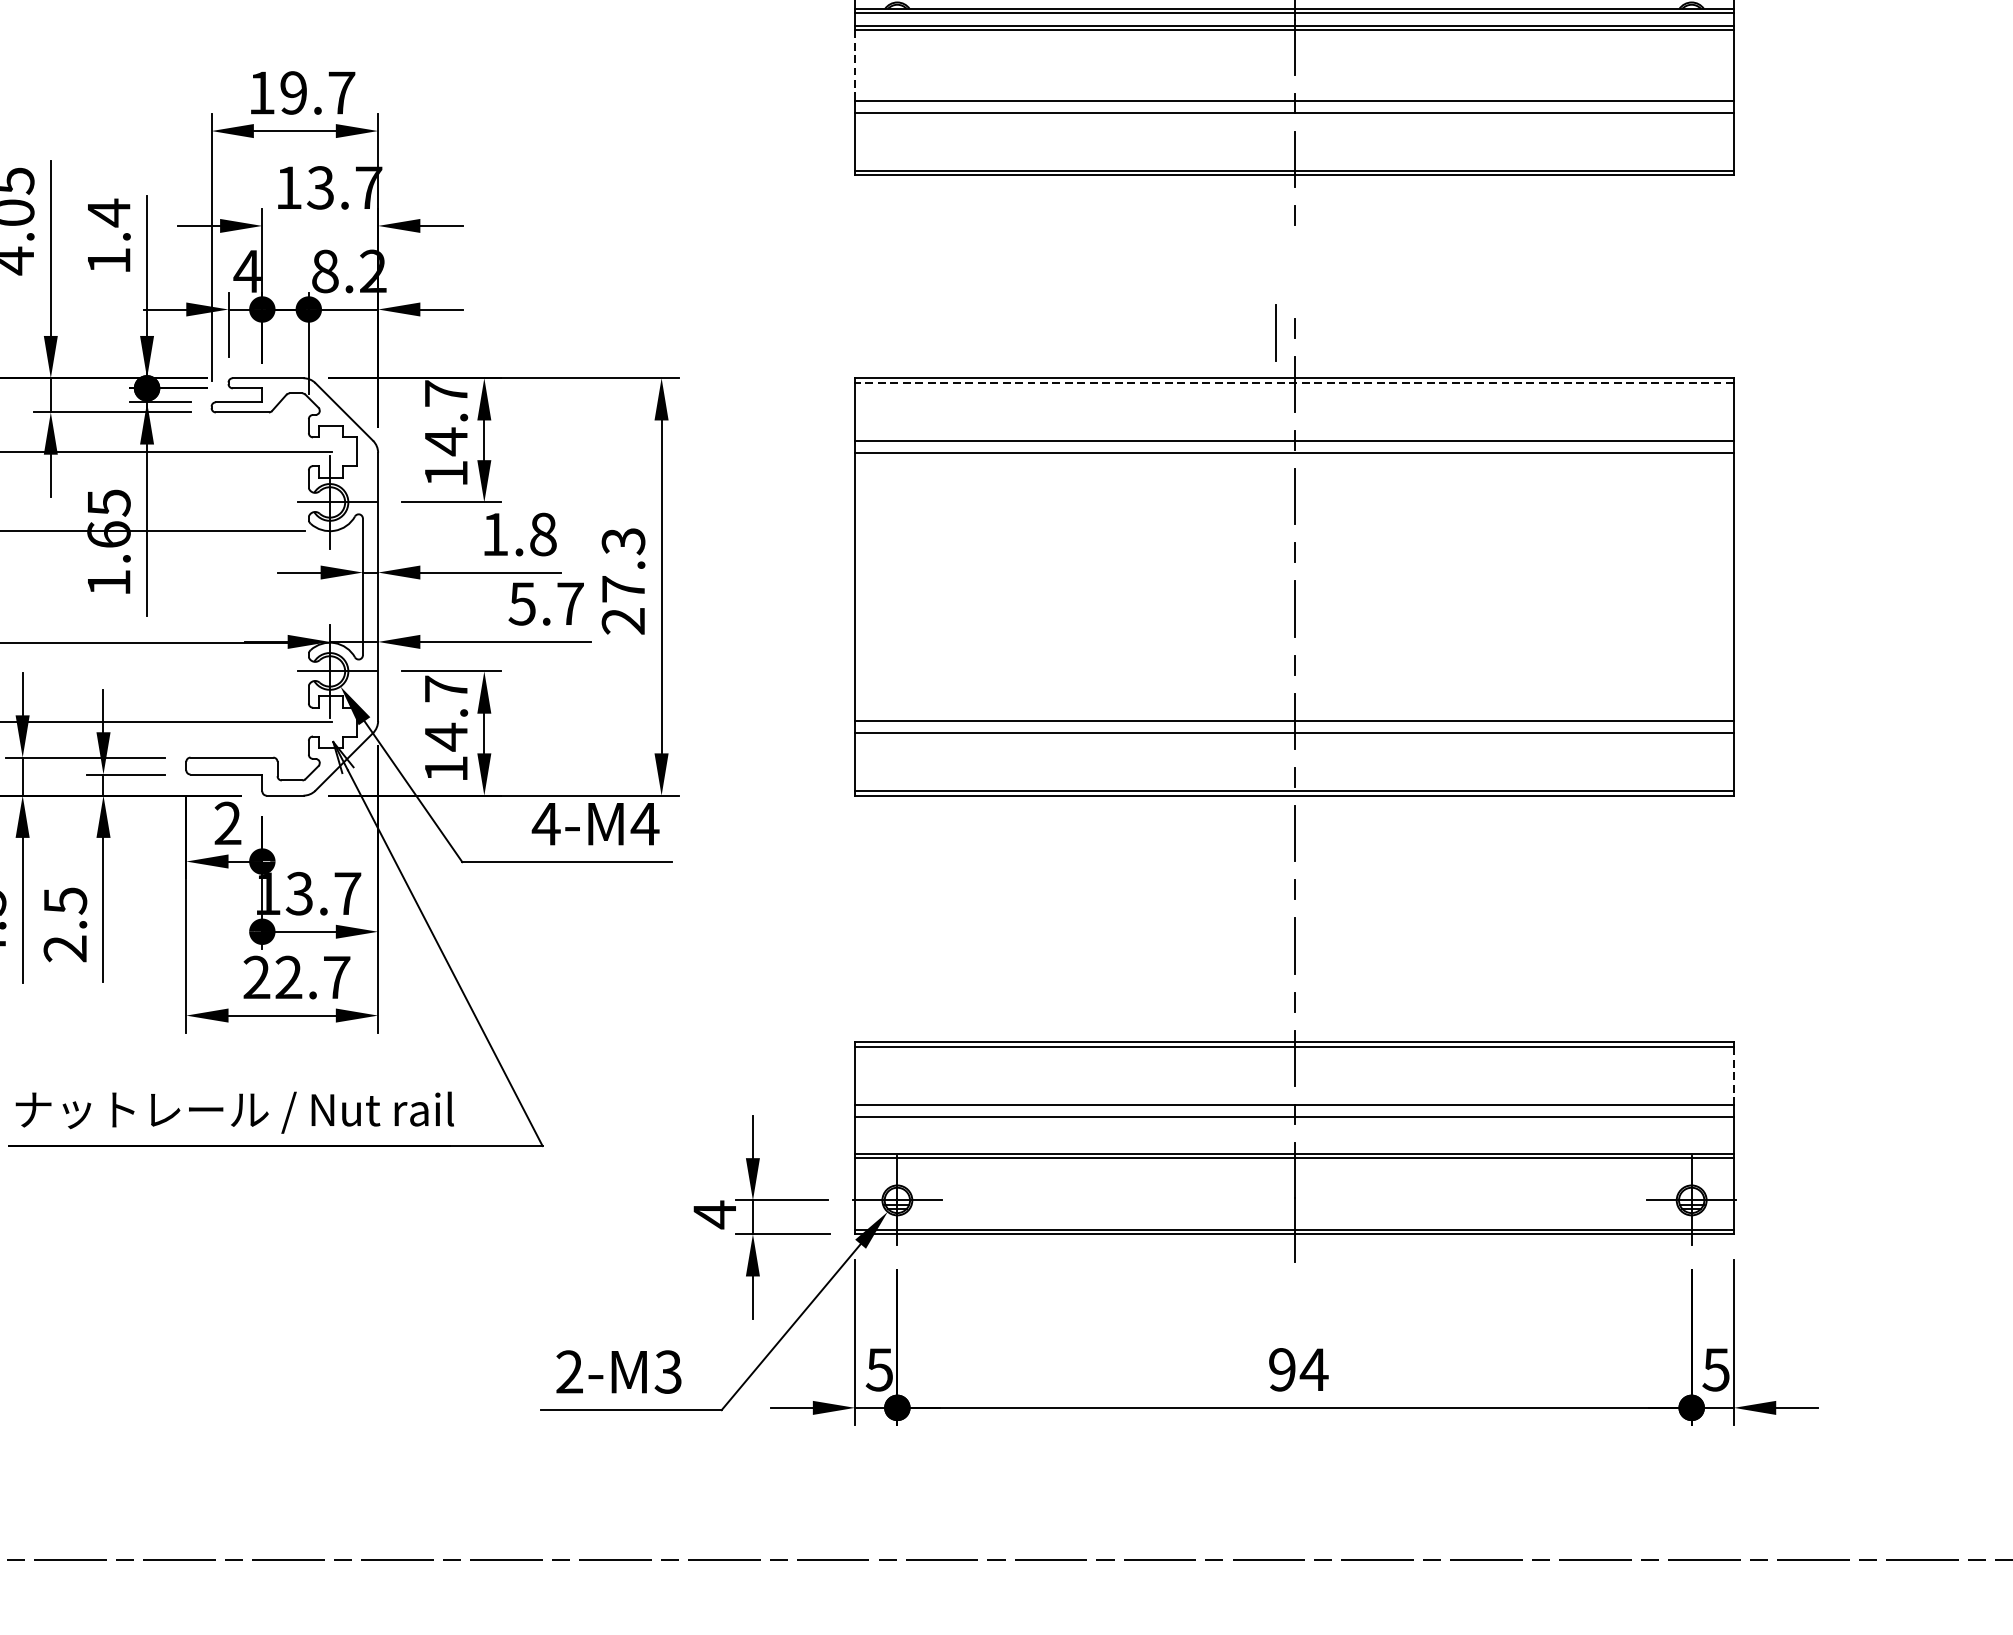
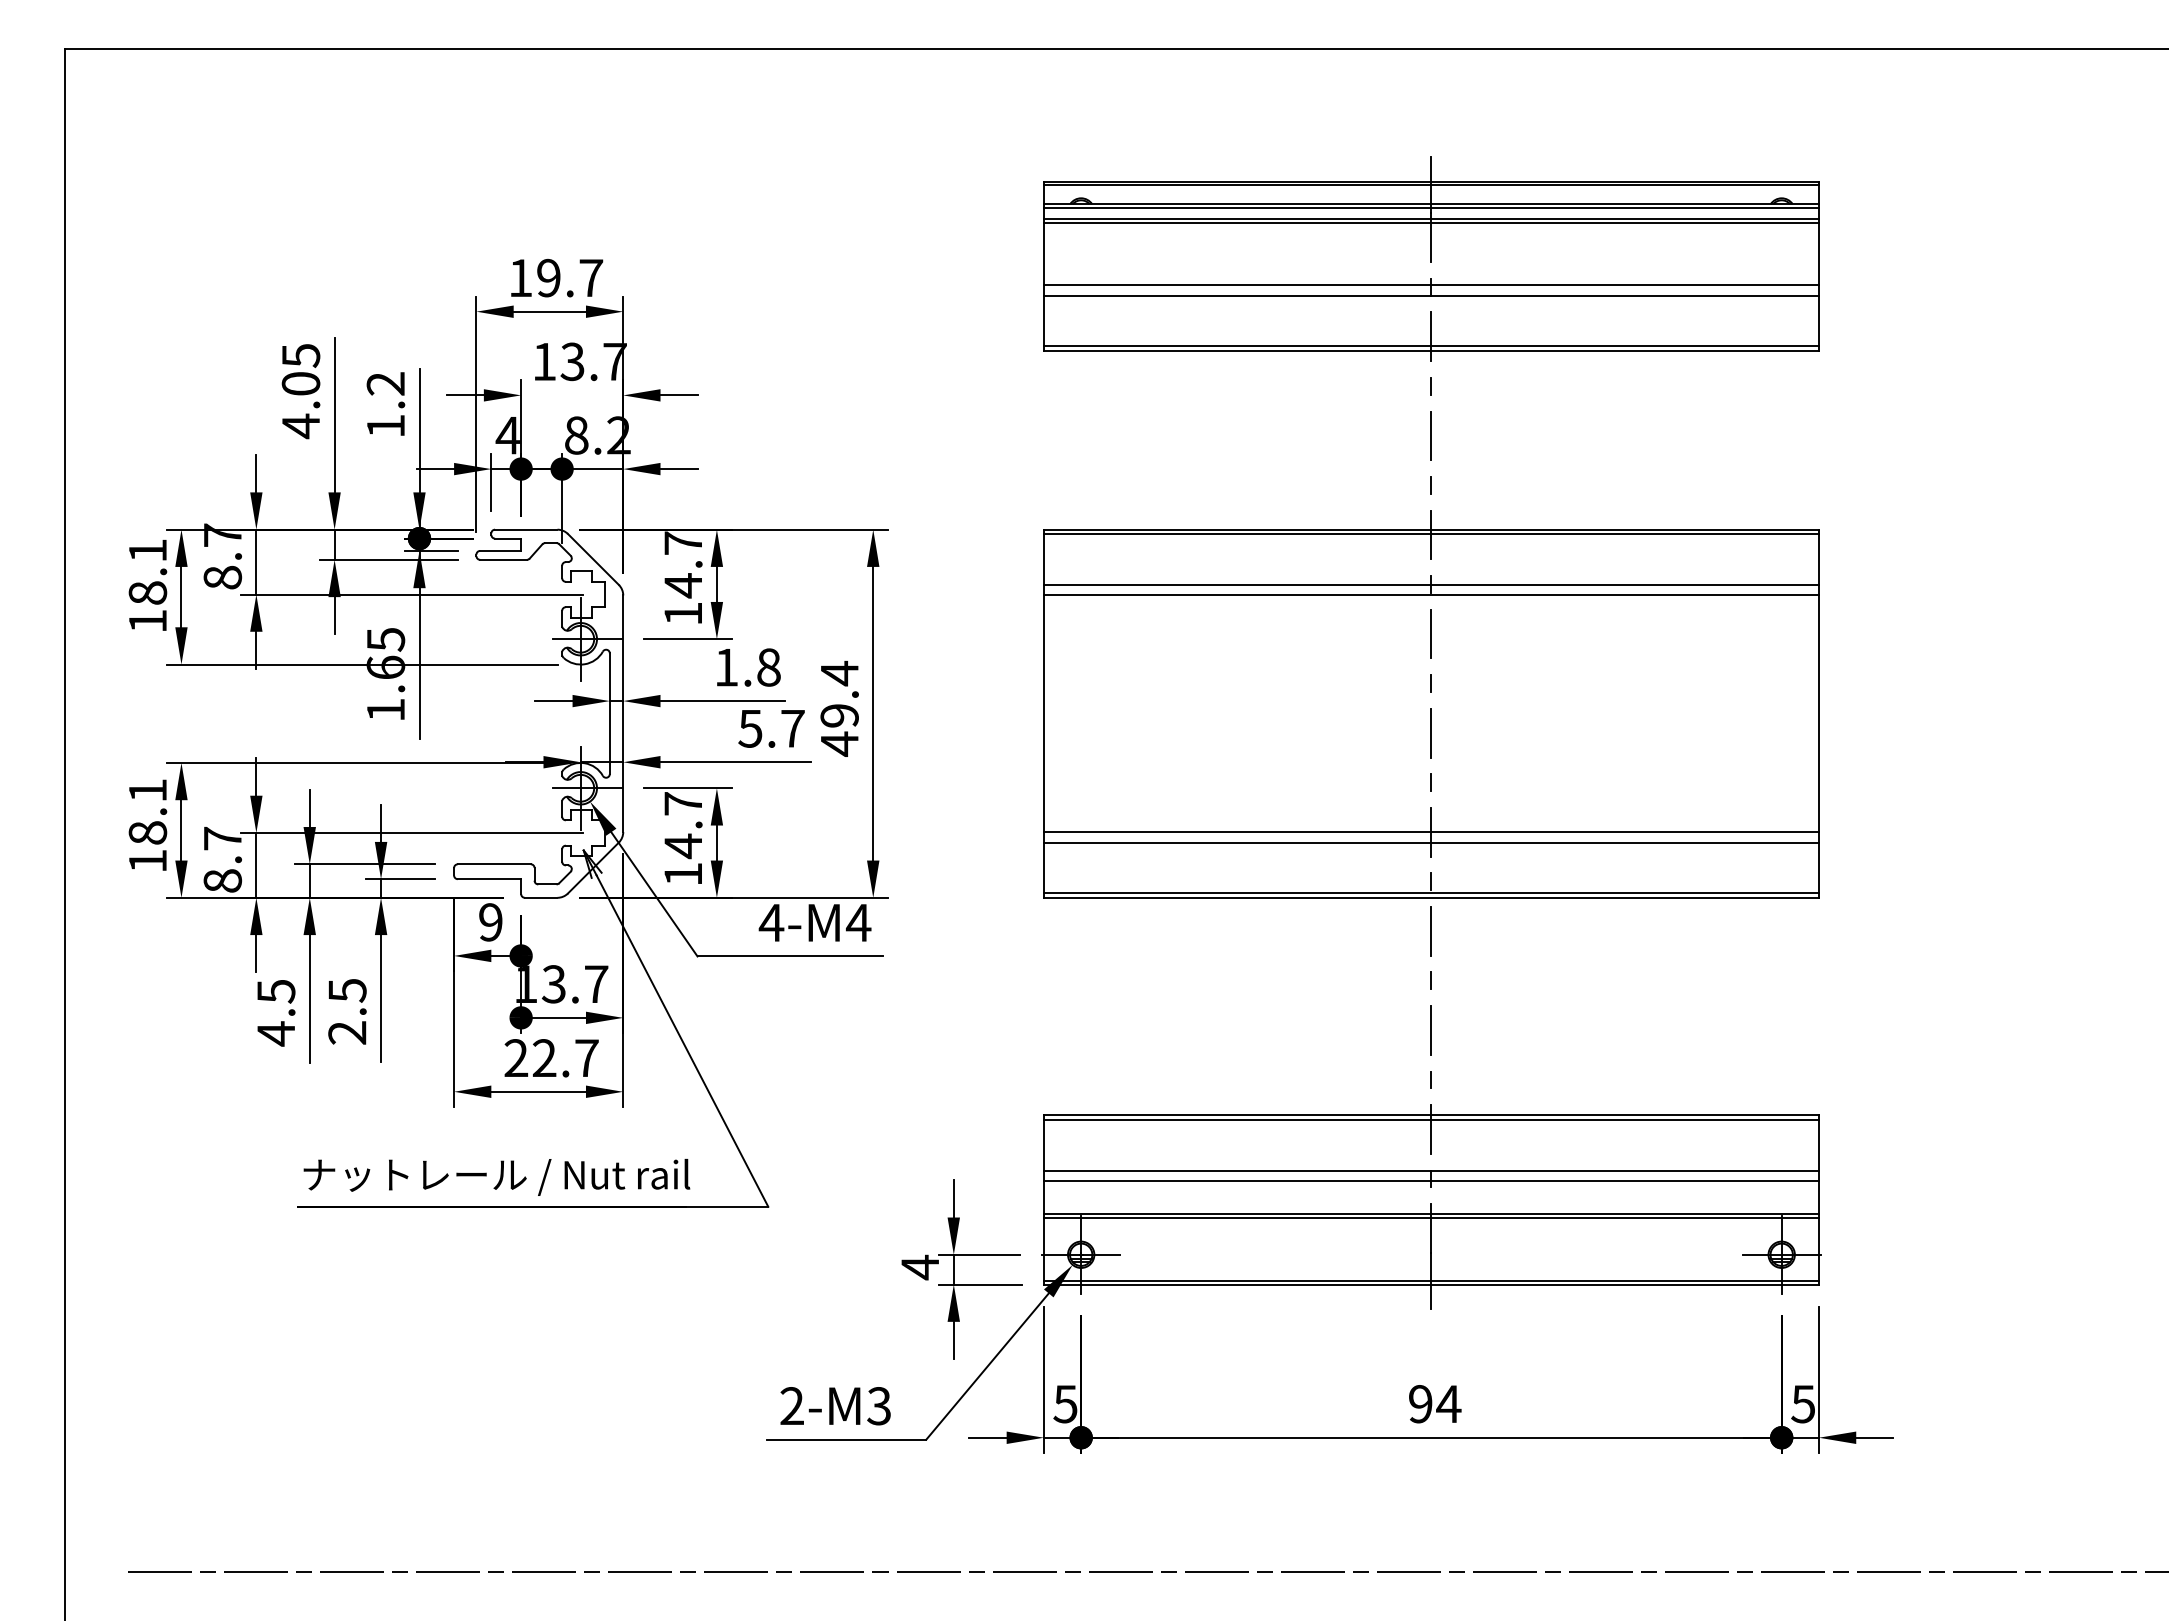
line: (854, 66) -> (1043, 254), dashed -> solid
text: (108, 212) -> (385, 383), 1.4 -> 1.2
line: (1275, 332) -> (1430, 435), moved
line: (1294, 383) -> (1431, 534), dashed -> solid
text: (623, 580) -> (839, 708), 27.3 -> 49.4
text: (227, 823) -> (490, 922), 2 -> 9
line: (1733, 1075) -> (1818, 1144), dashed -> solid

